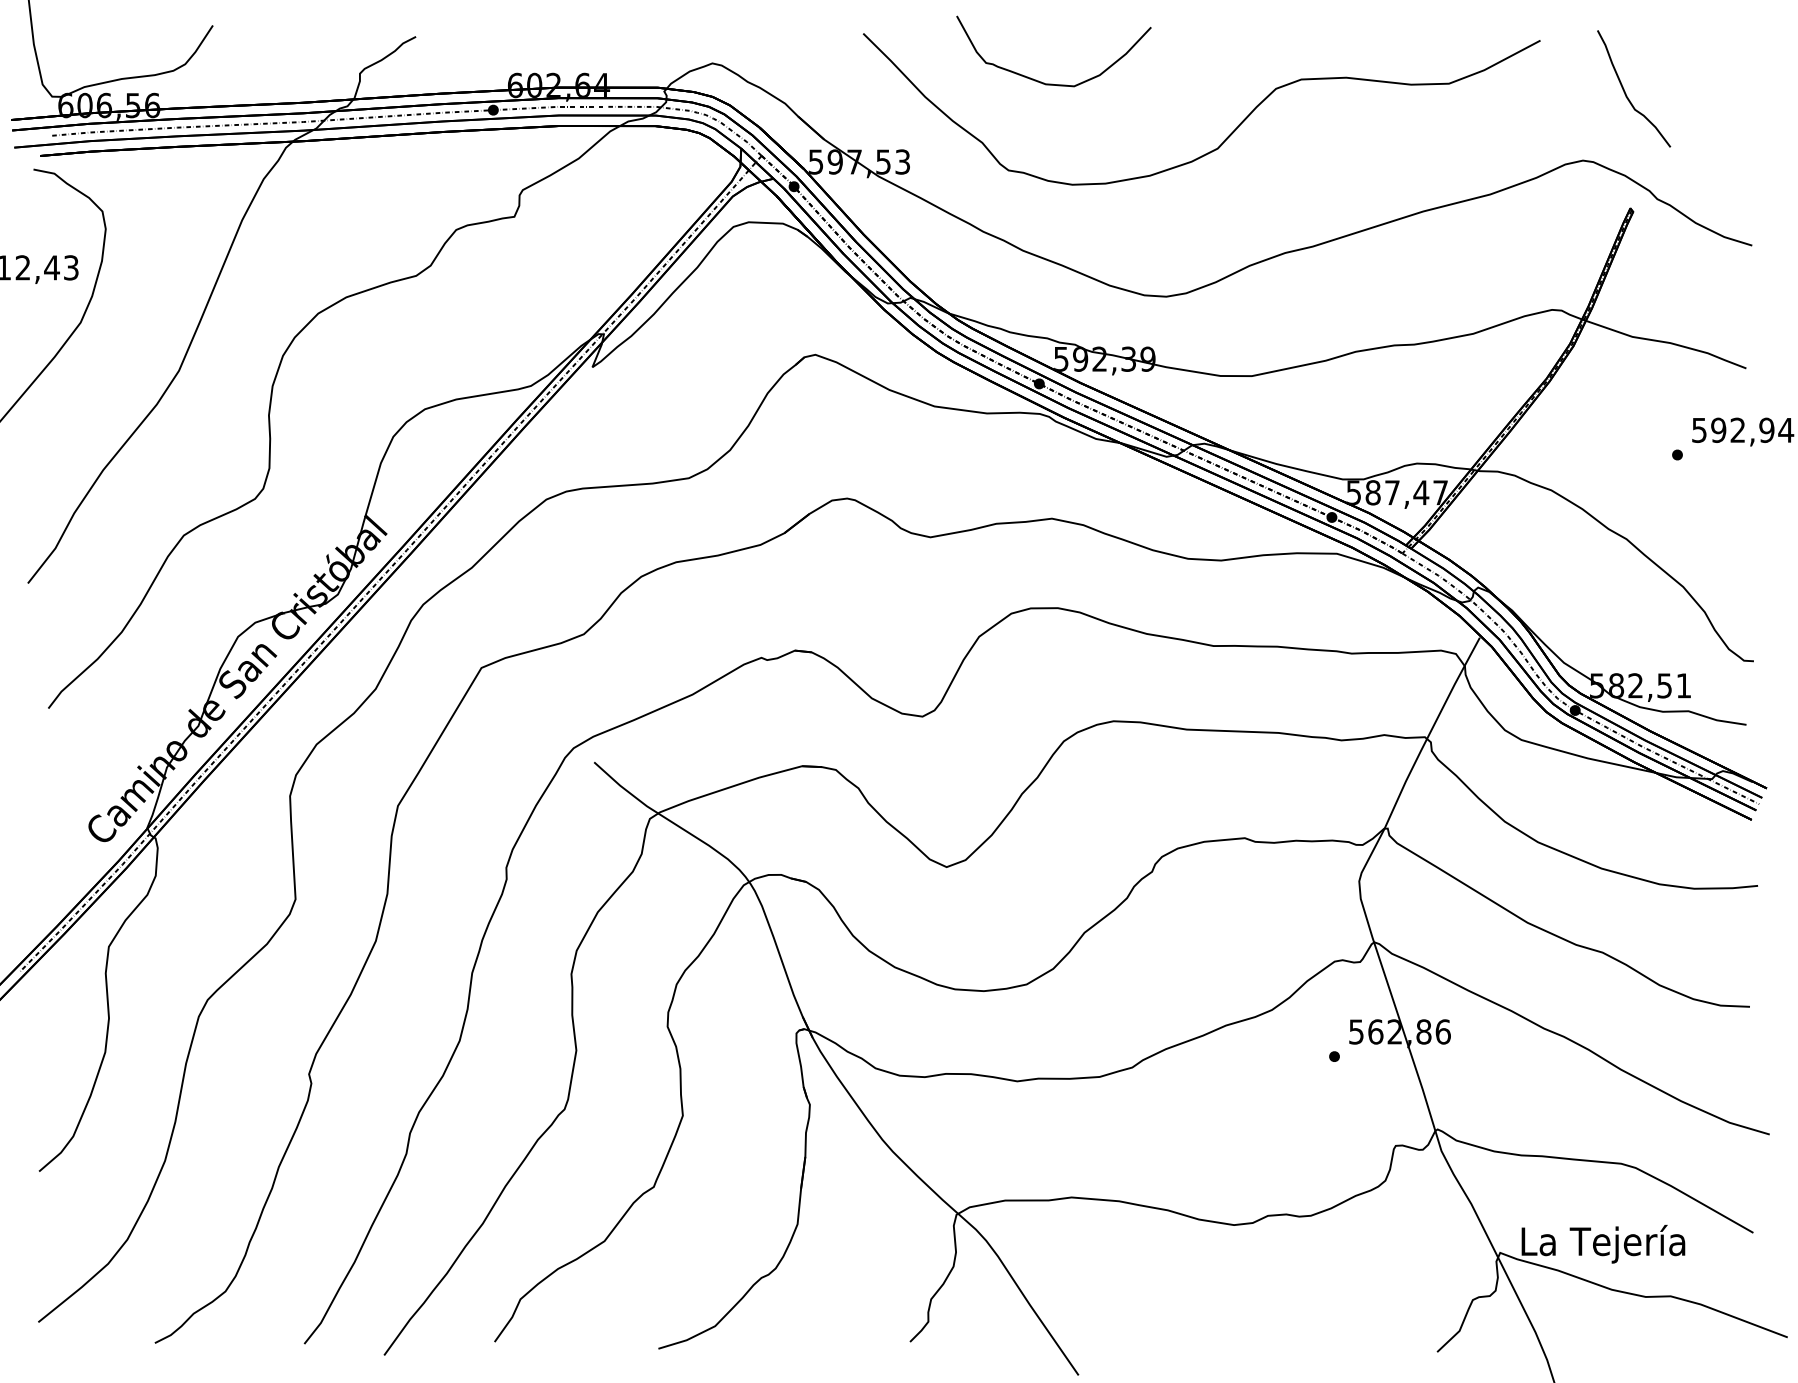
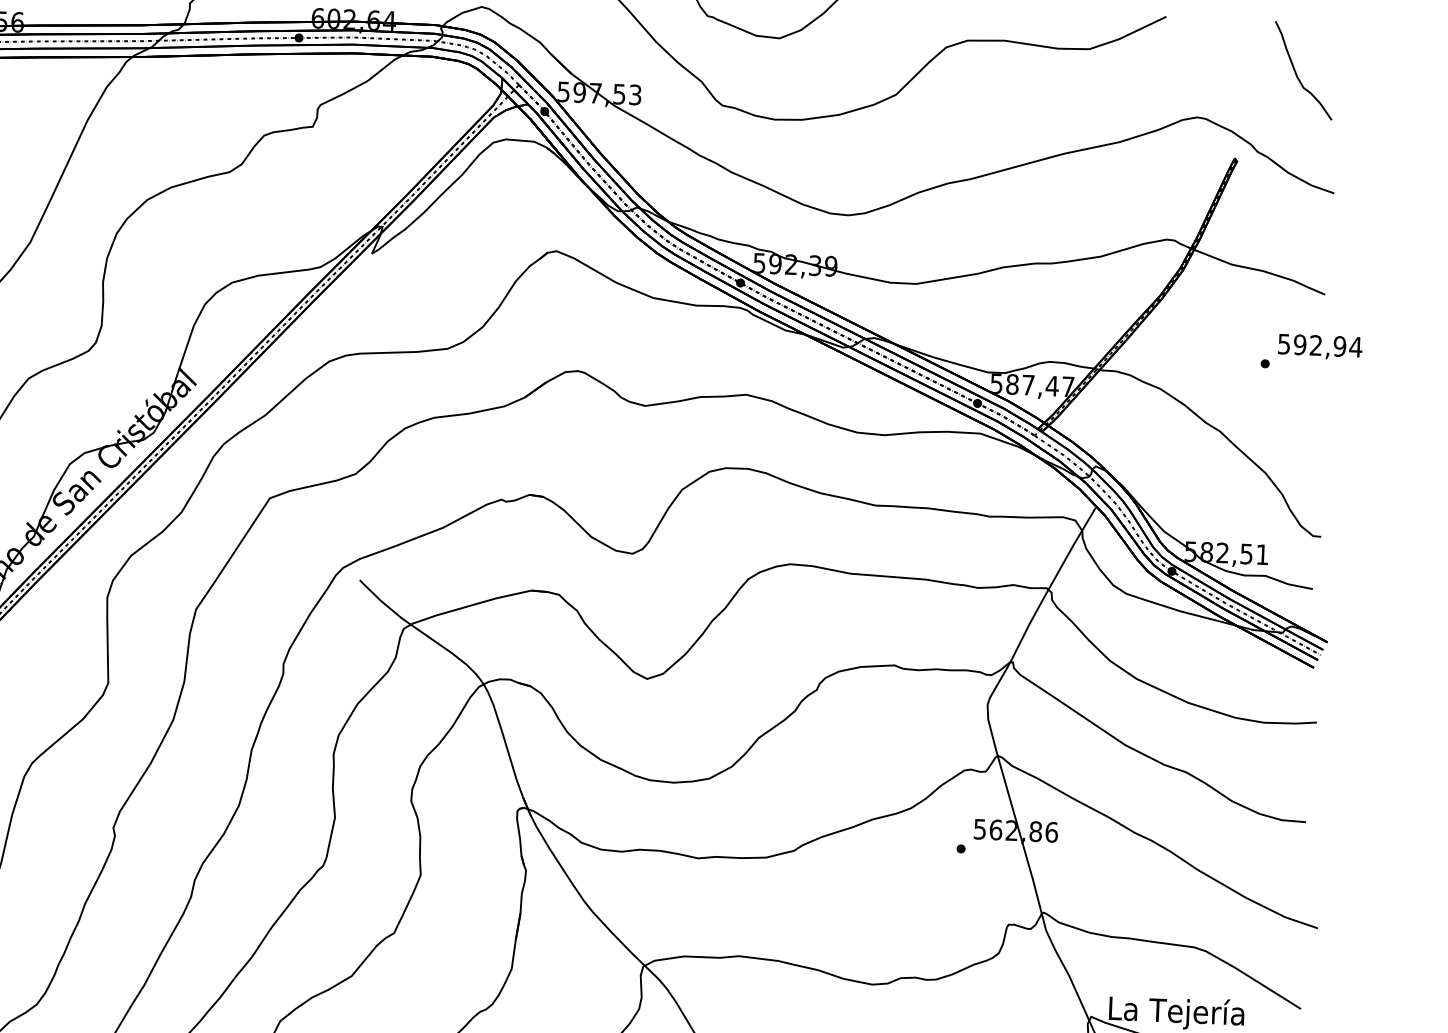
curve: (1626, 93) -> (1297, 74), moved

